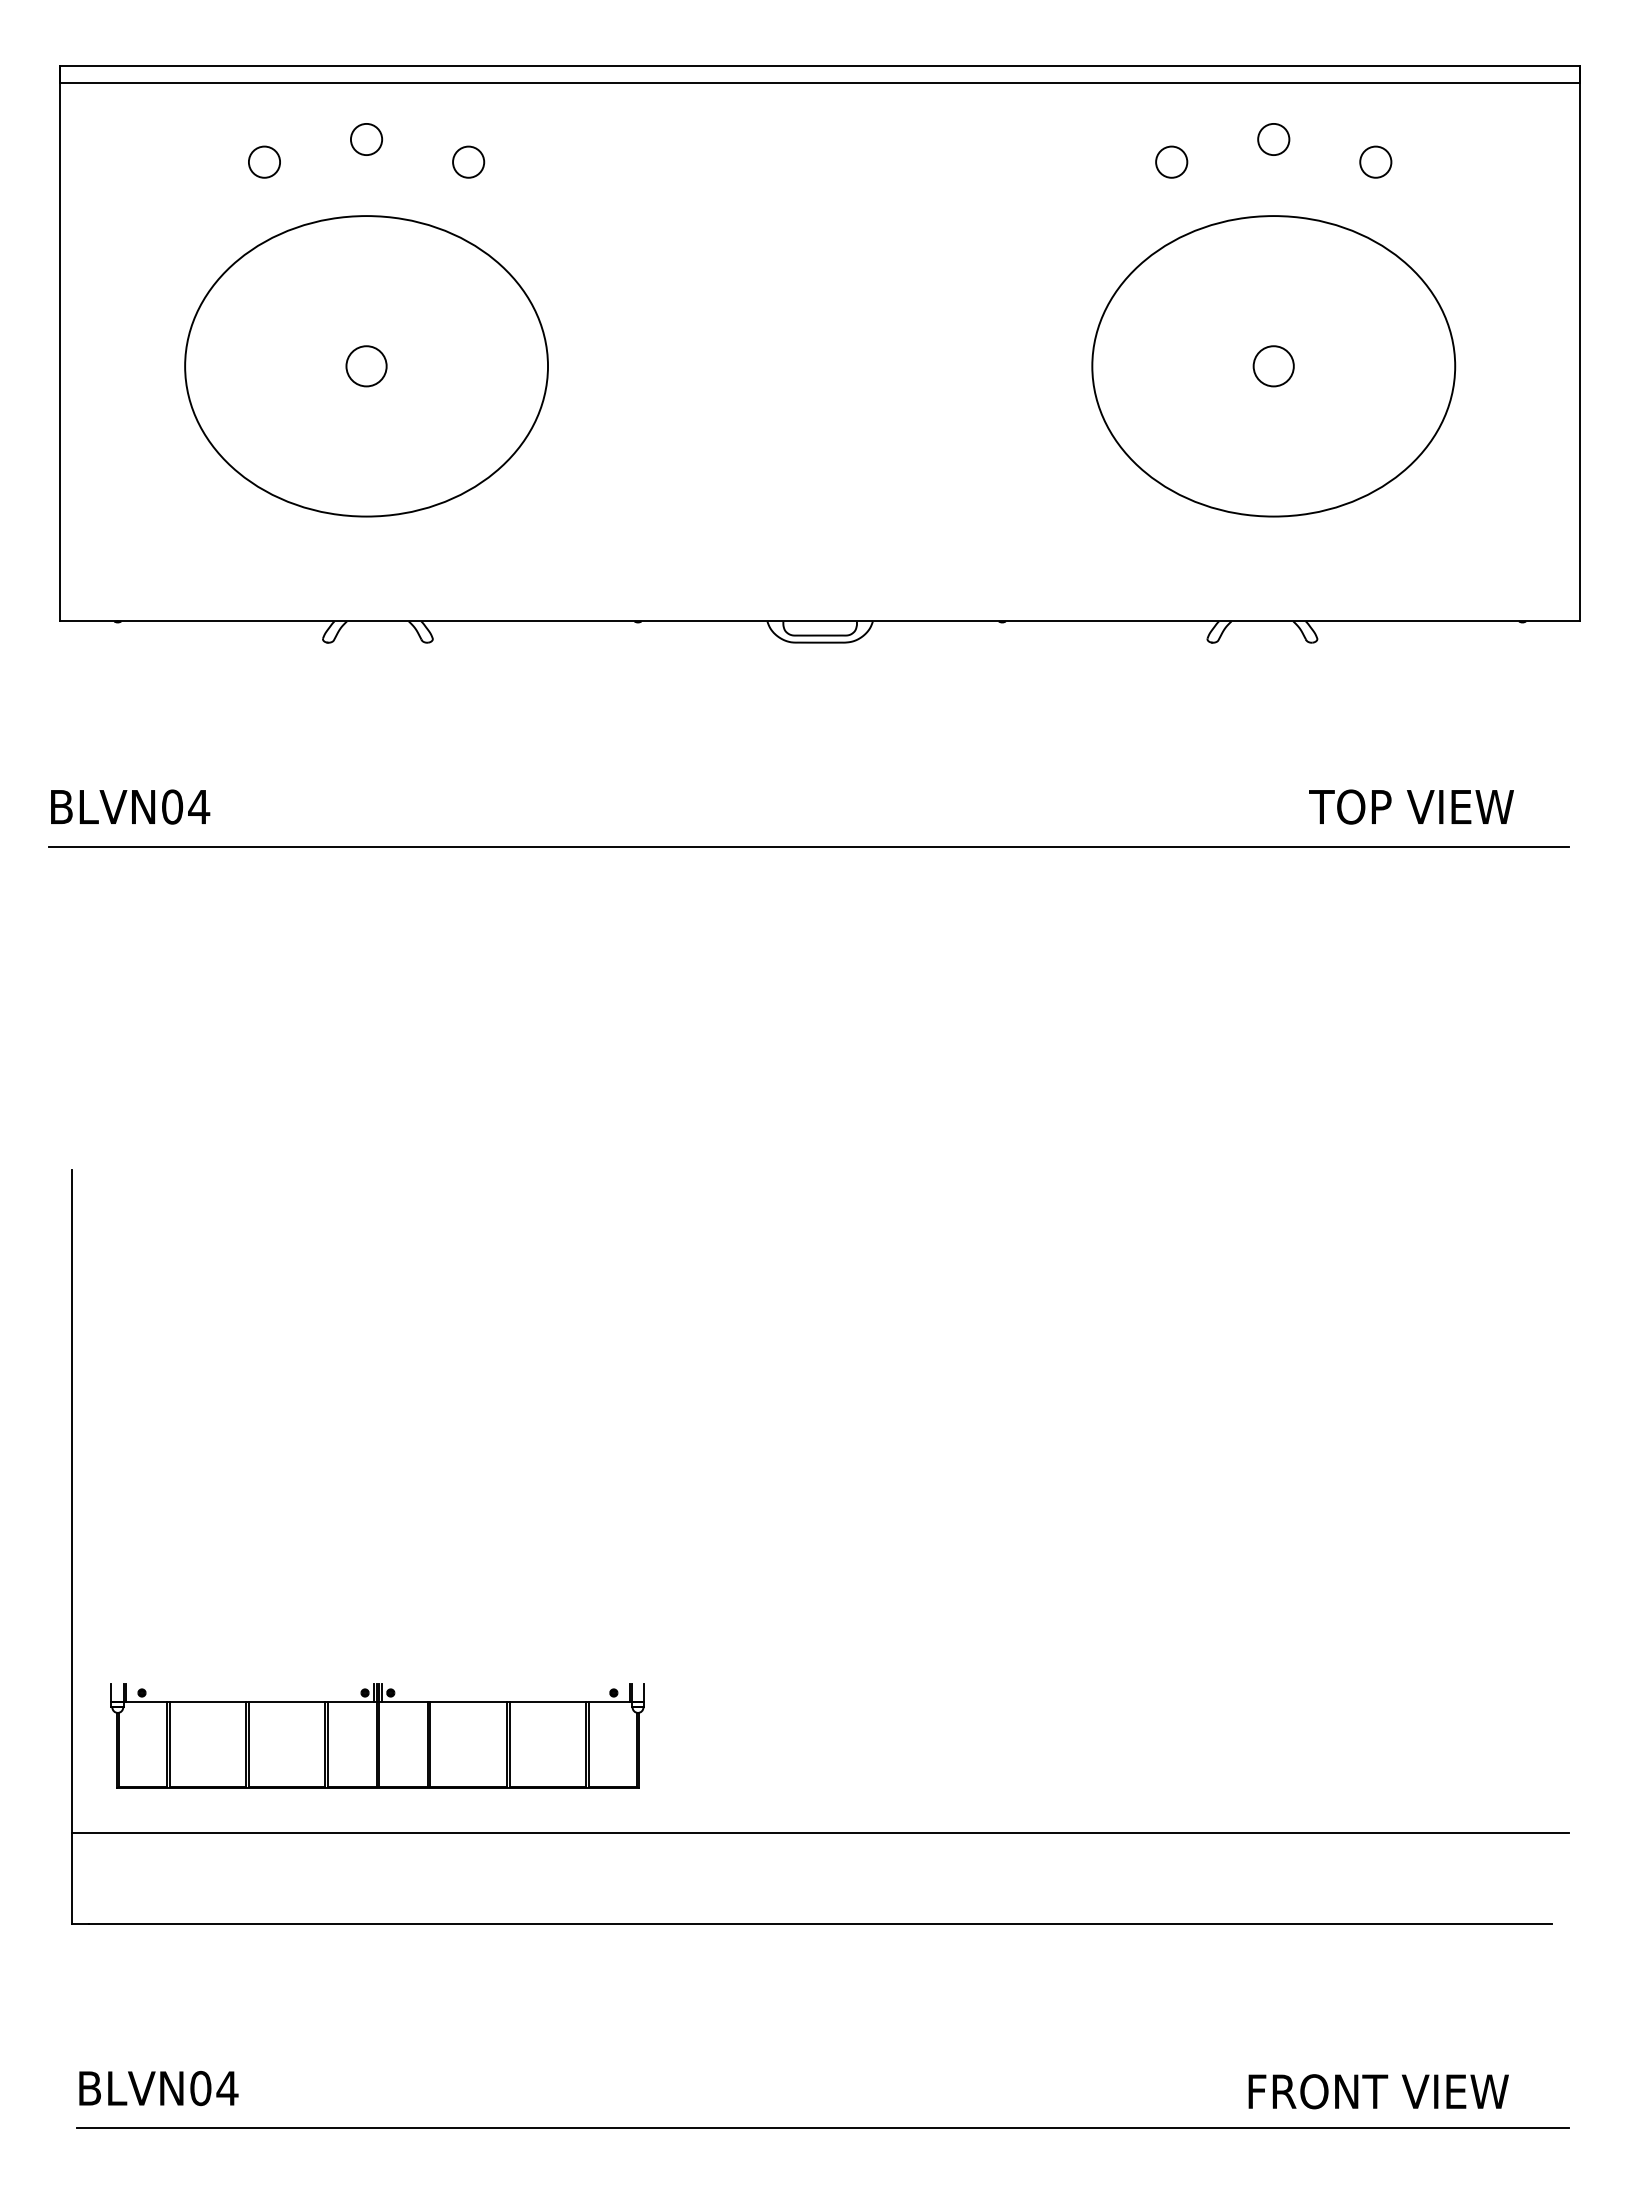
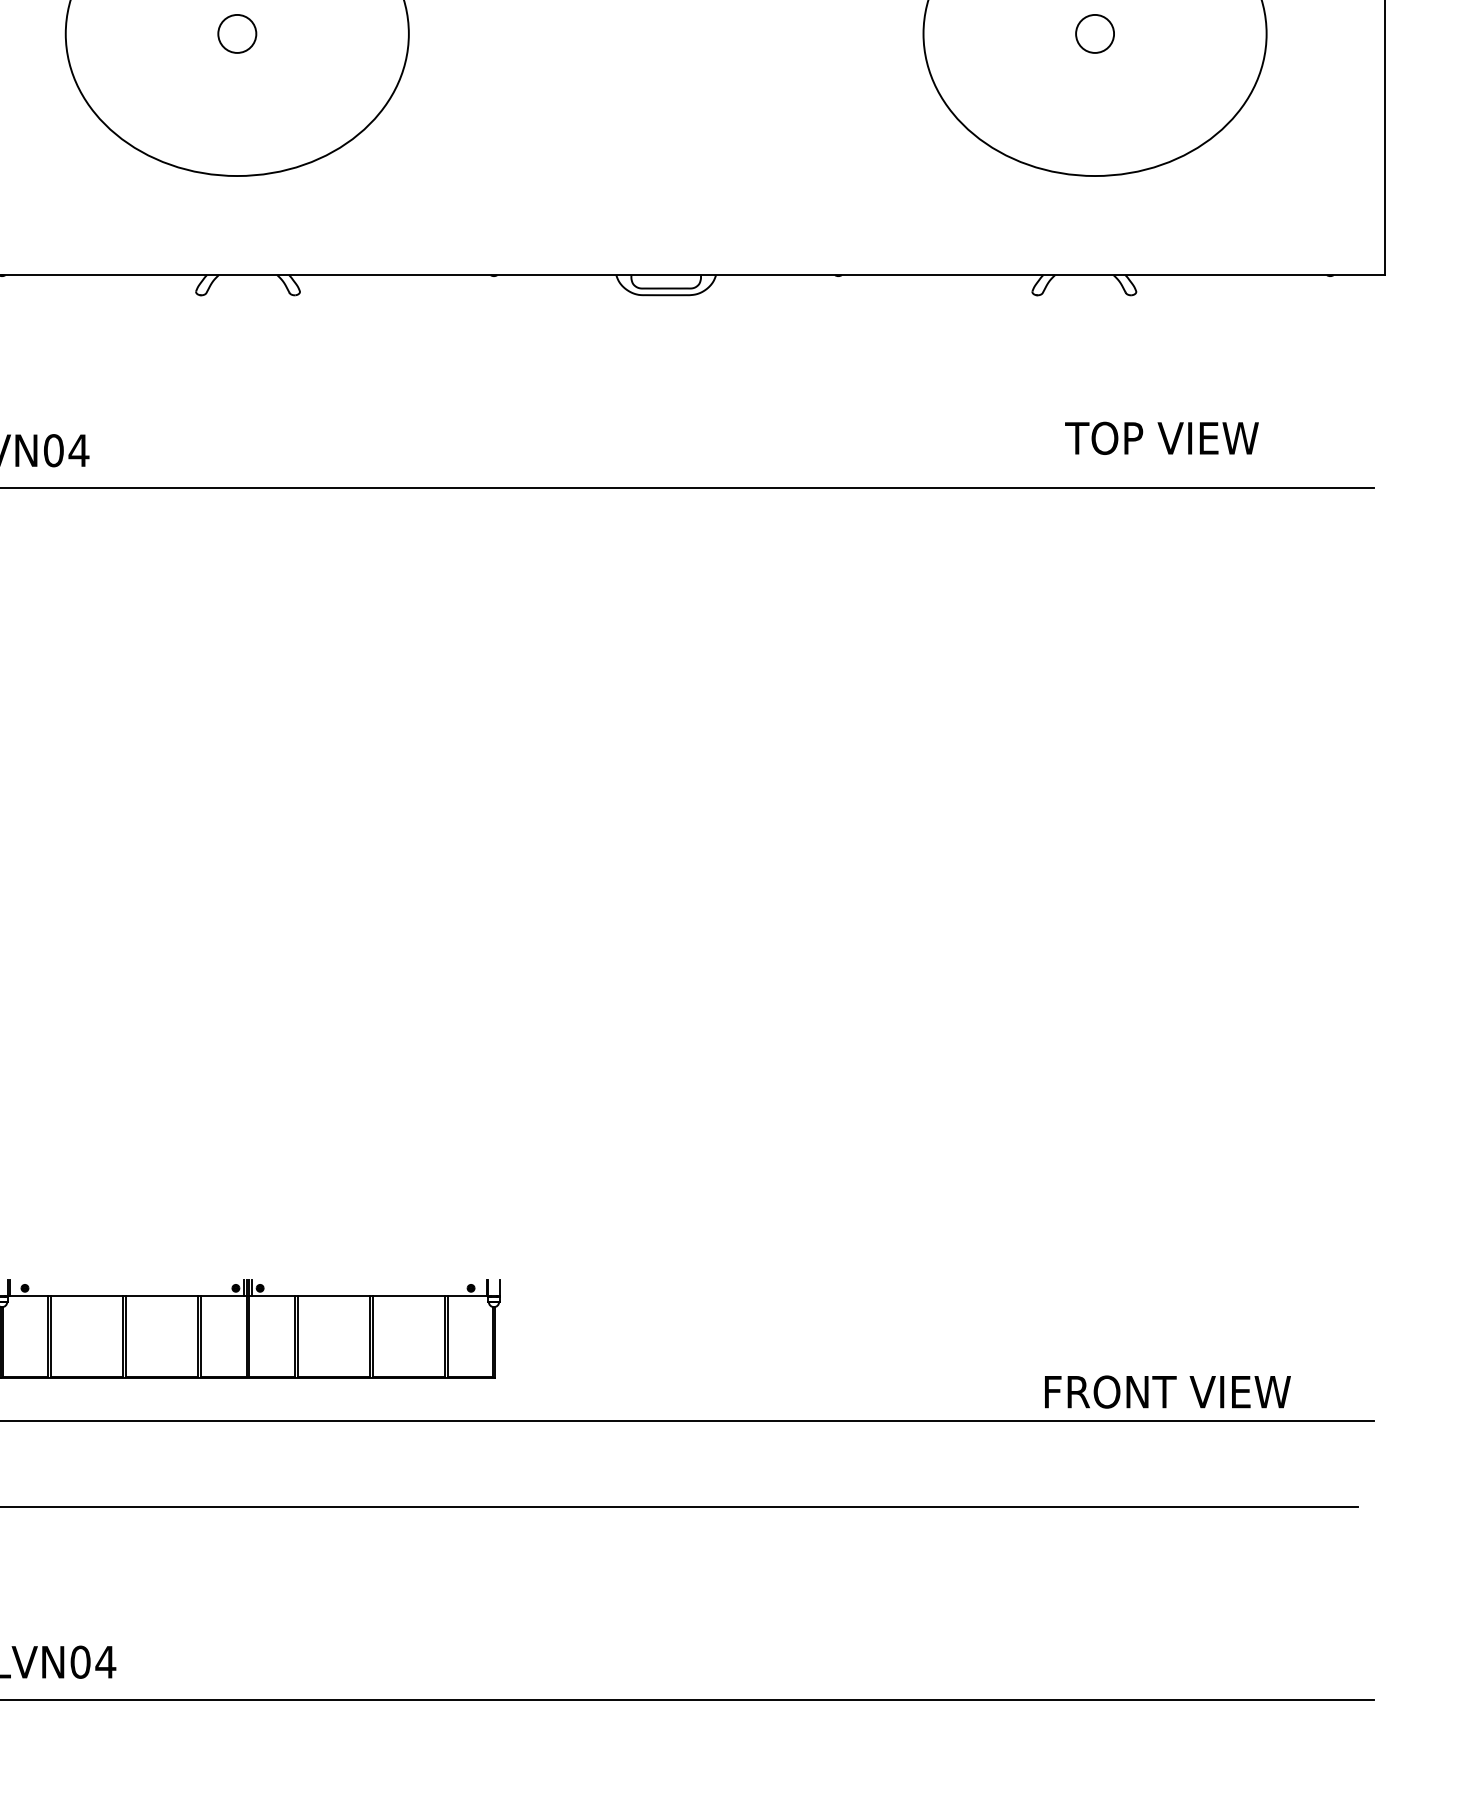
text: (1411, 806) -> (1161, 437), moved
text: (1378, 2091) -> (1167, 1391), moved

